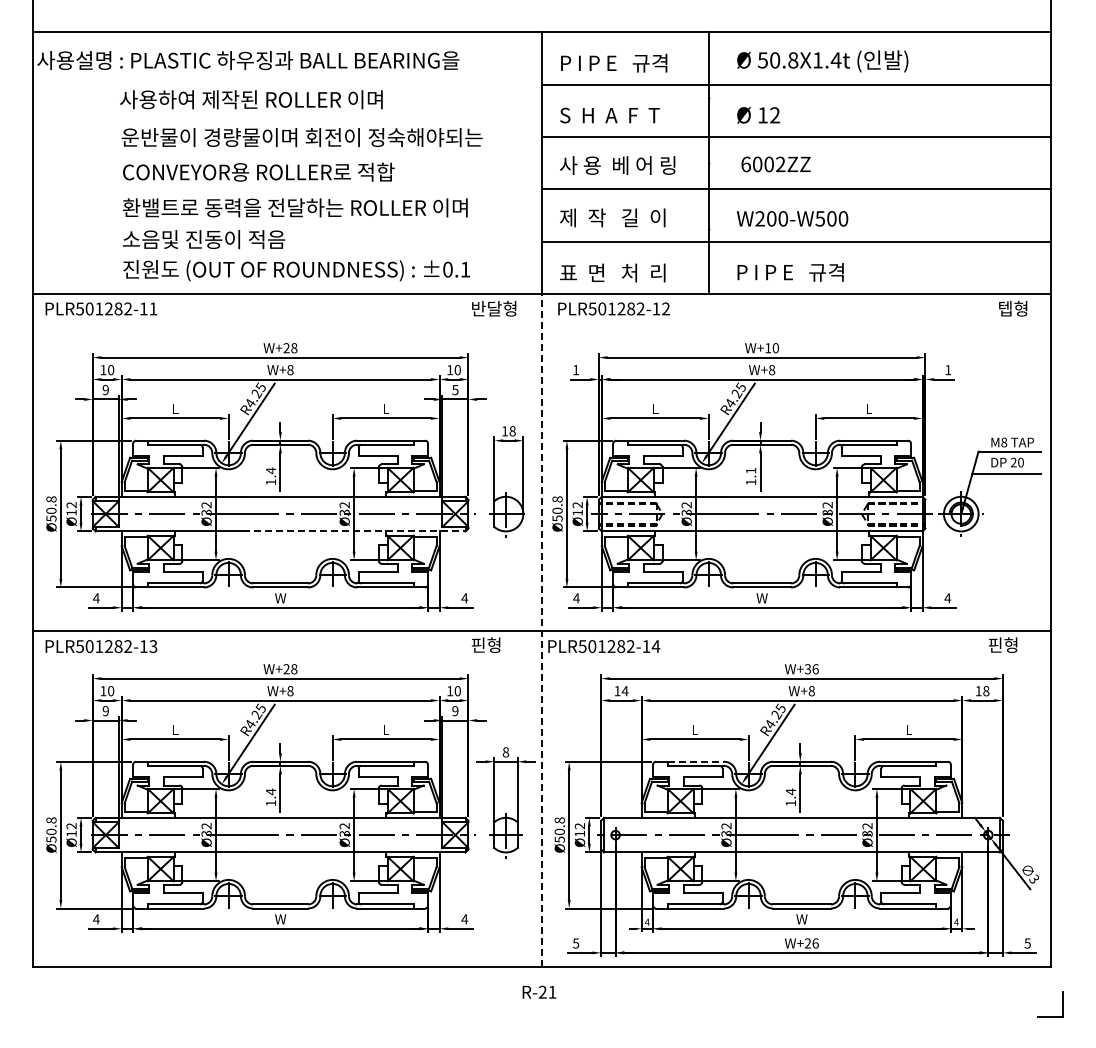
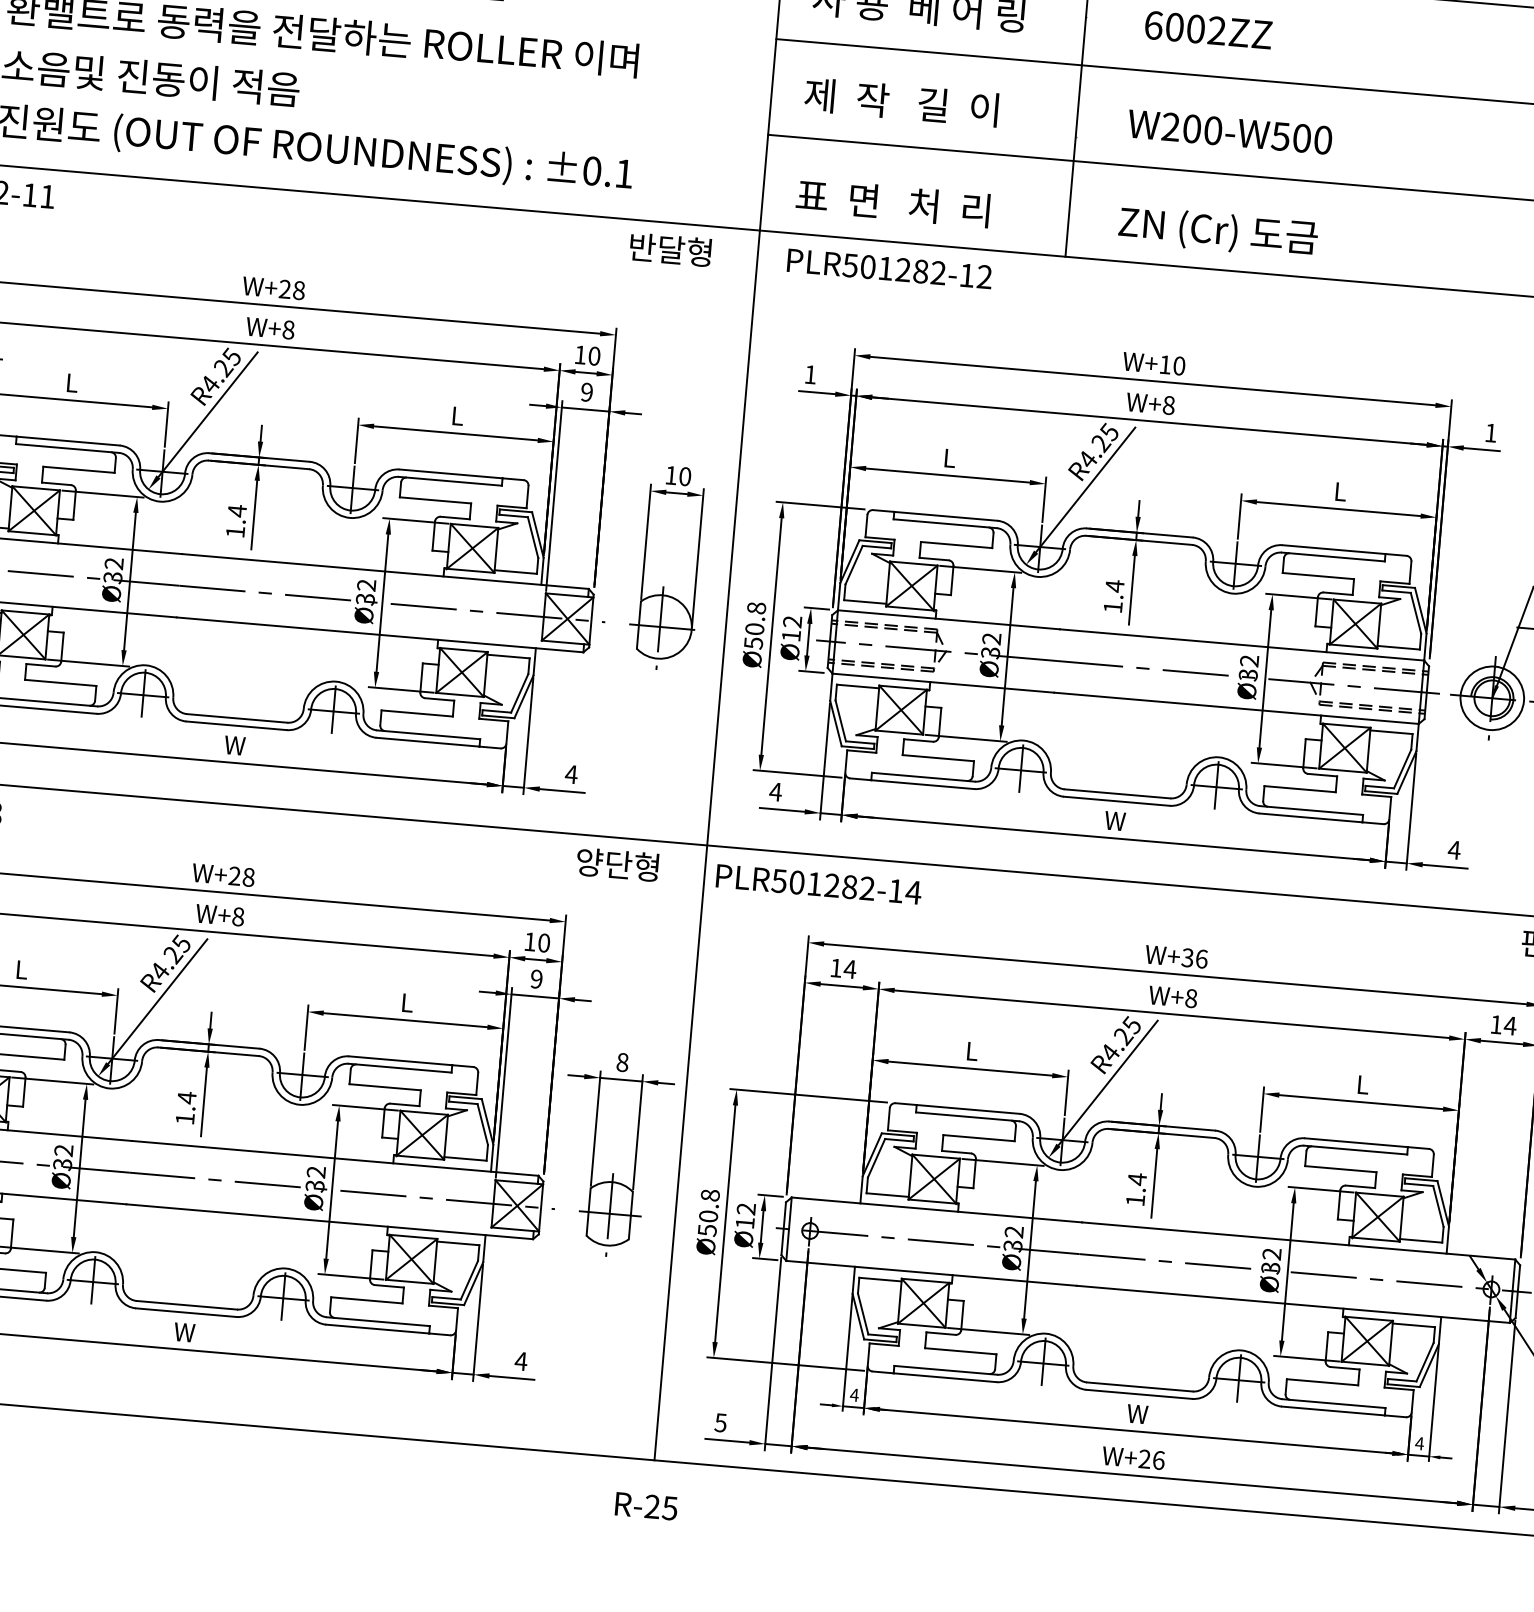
text: (790, 273) -> (1217, 231), P I P E   규격 -> ZN (Cr) 도금
text: (455, 389) -> (587, 391), 5 -> 9
text: (512, 431) -> (684, 477), 18 -> 10
text: (751, 470) -> (1115, 585), 1.1 -> 1.4
line: (354, 531) -> (380, 635), dashed -> solid
line: (541, 630) -> (706, 845), dashed -> solid
text: (493, 644) -> (616, 863), 핀형 -> 양단형
text: (986, 691) -> (1510, 1026), 18 -> 14
line: (696, 761) -> (969, 1109), dashed -> solid
text: (552, 991) -> (670, 1506), R-21 -> R-25

